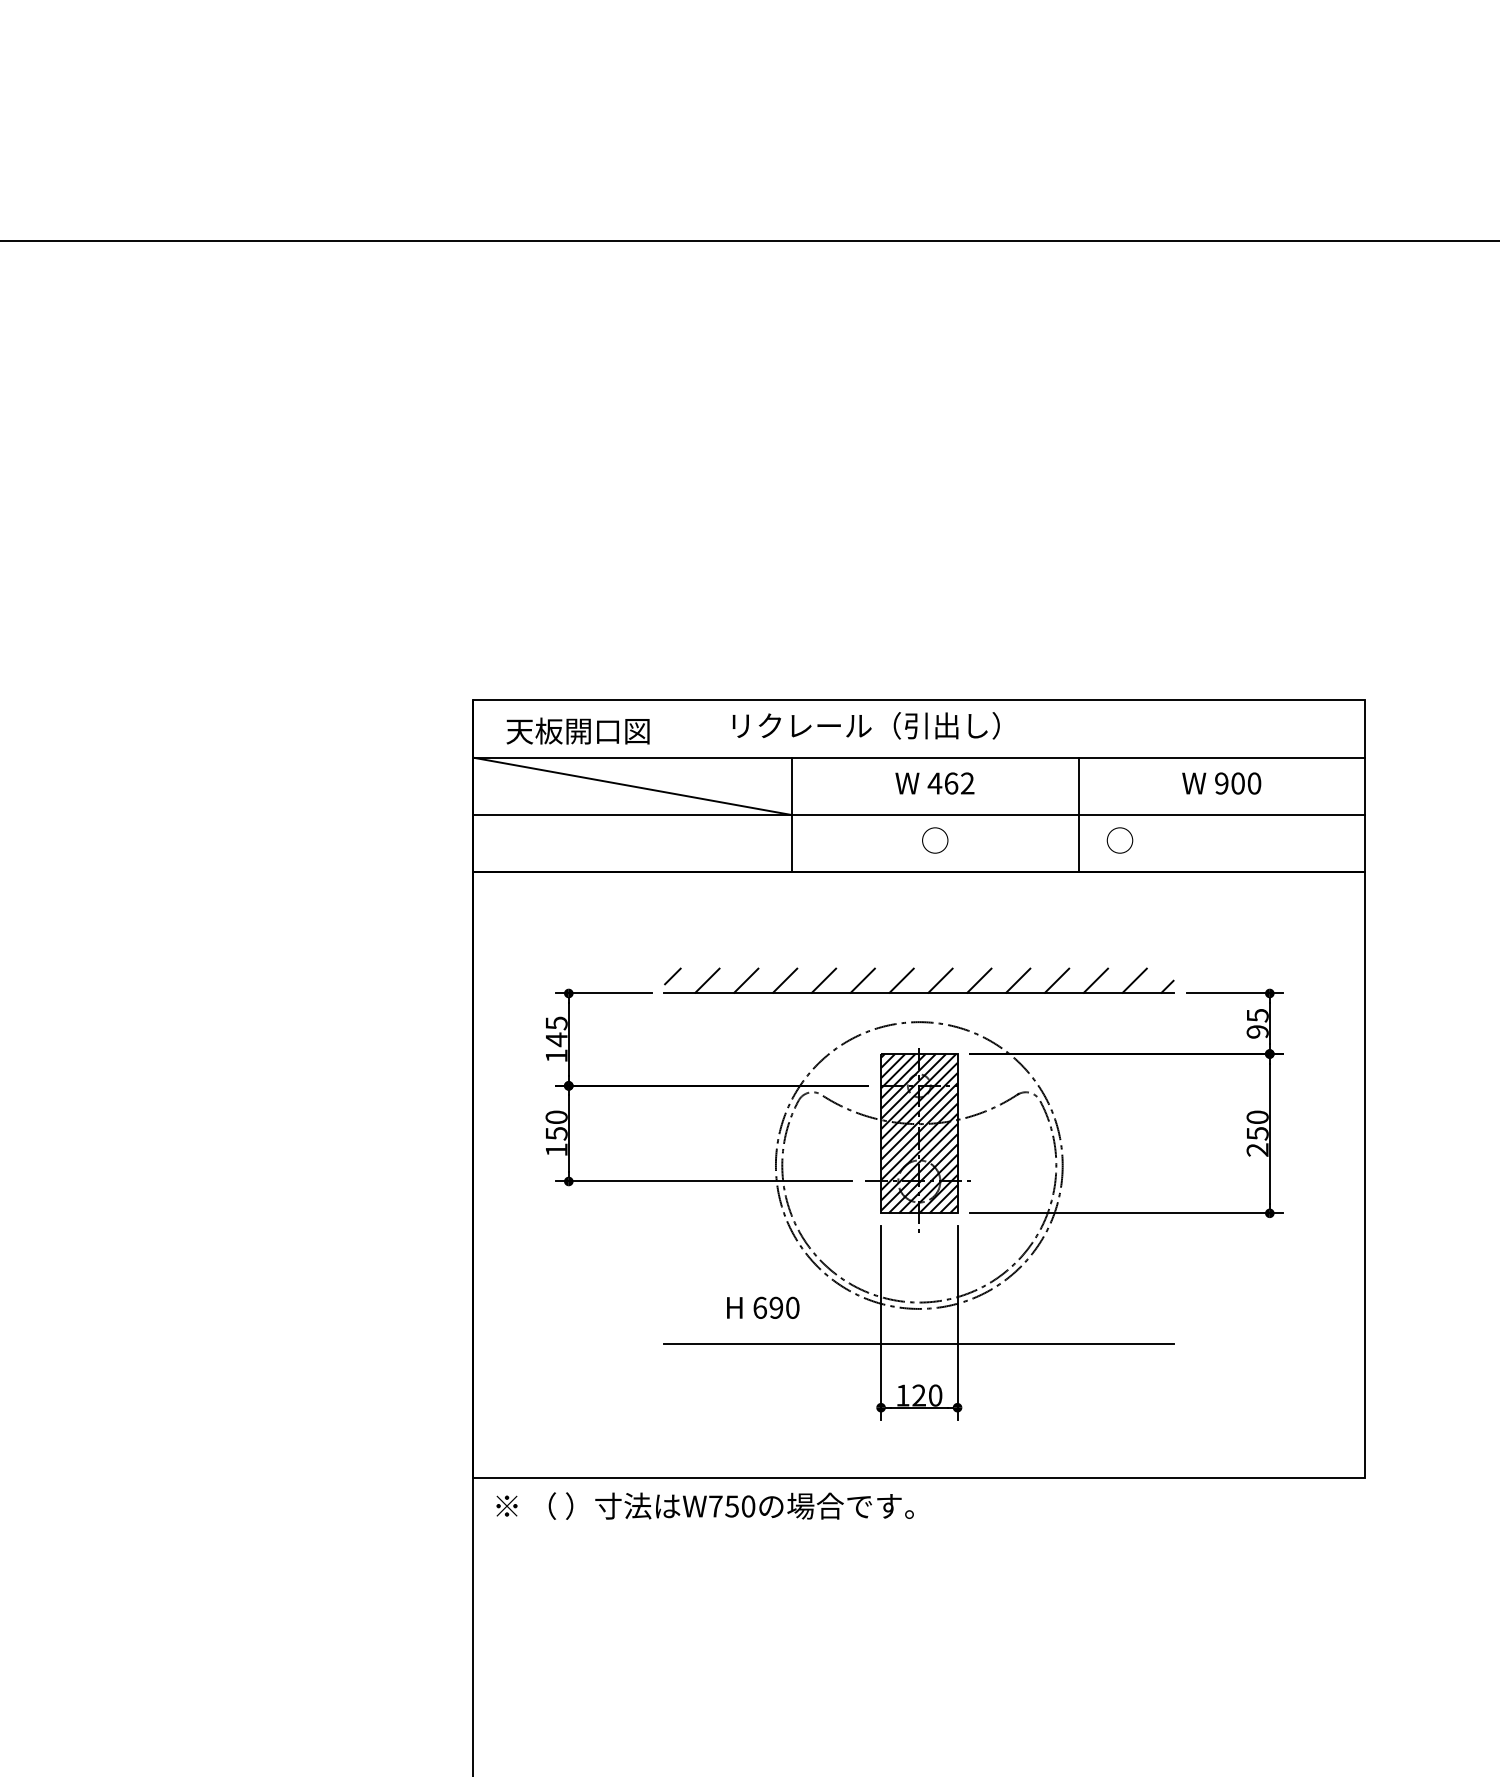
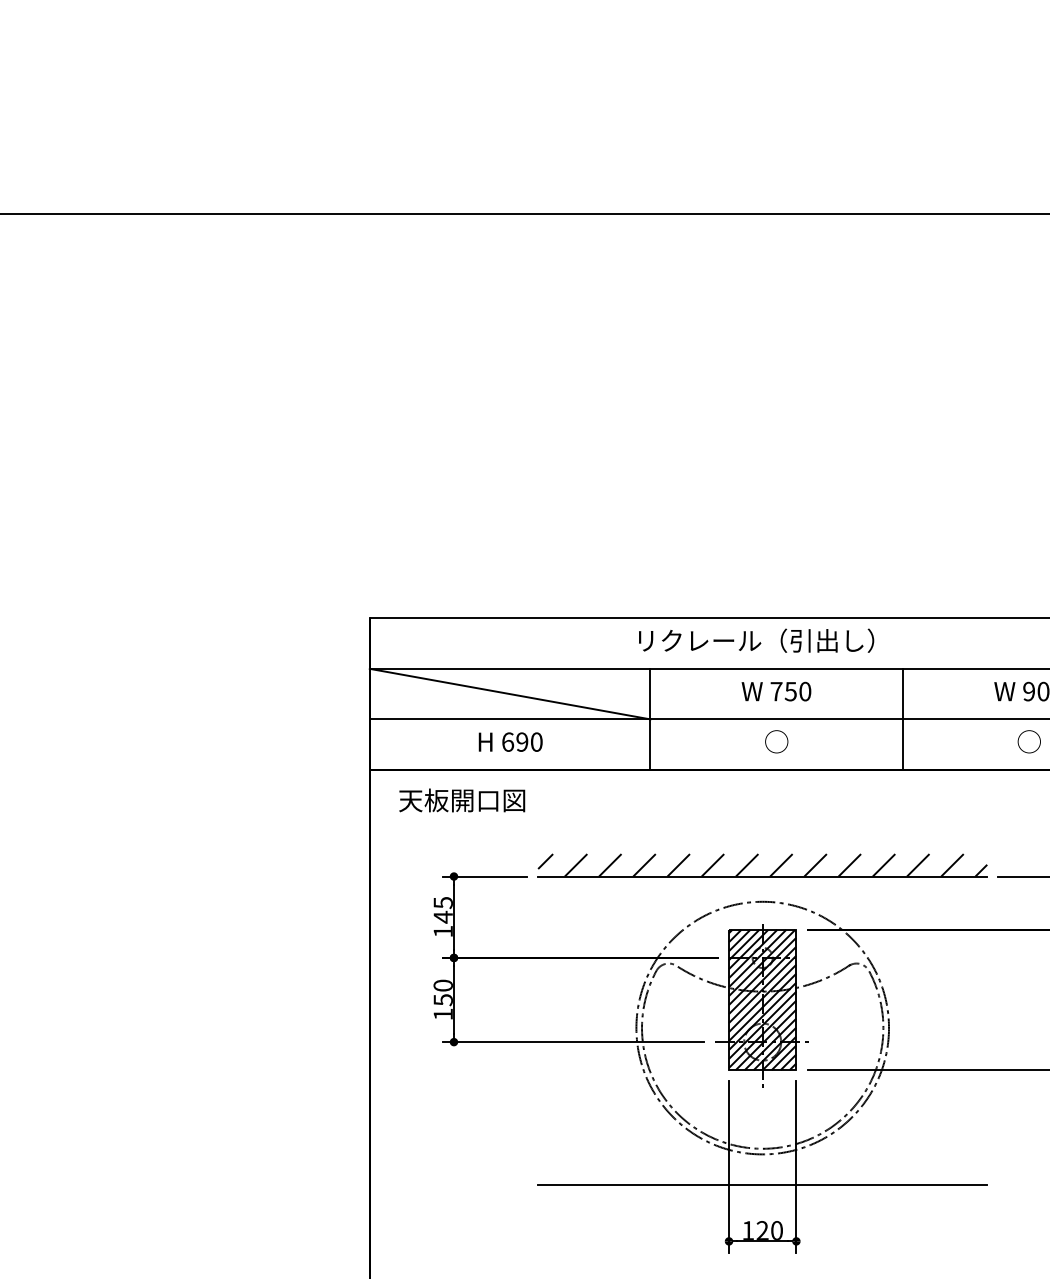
text: (865, 725) -> (755, 640), moved
text: (577, 730) -> (461, 799), moved
text: (950, 783) -> (790, 691), 462 -> 750
text: (1119, 840) -> (1028, 741), moved
text: (763, 1307) -> (510, 741), moved

